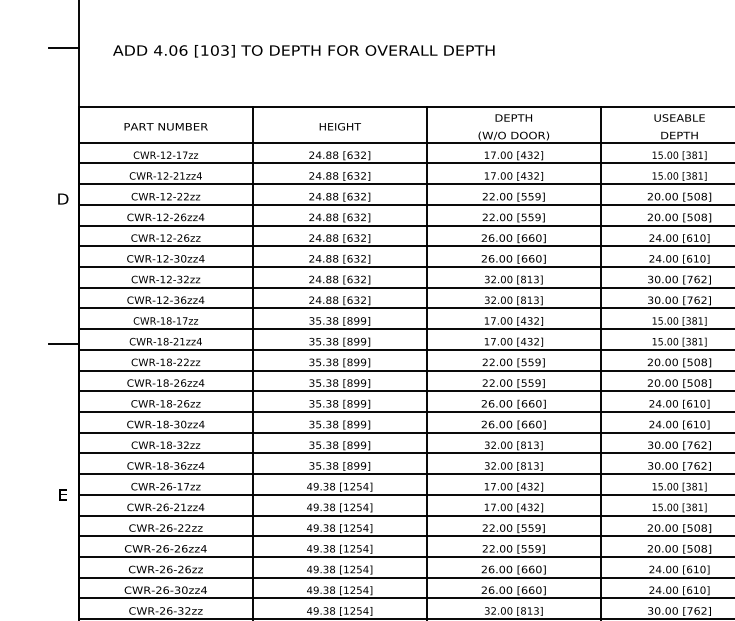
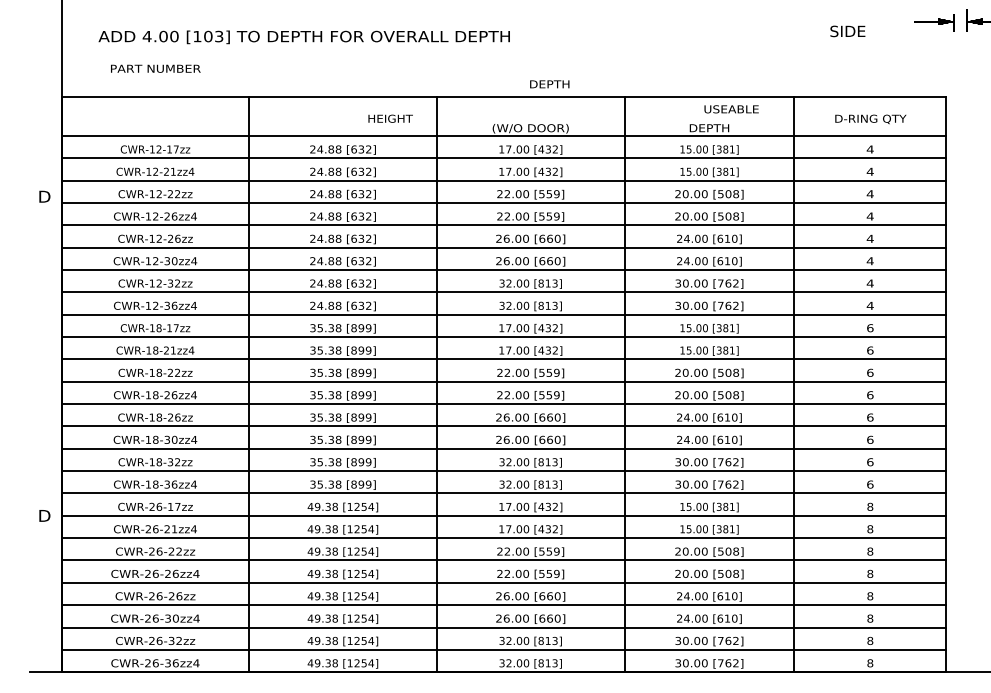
line: (63, 47) -> (45, 33), removed
text: (183, 49) -> (174, 35), 4.06 -> 4.00
text: (513, 118) -> (549, 84), moved
text: (679, 118) -> (731, 109), moved
text: (165, 126) -> (155, 68), moved
text: (340, 126) -> (390, 118), moved
line: (63, 344) -> (45, 353), removed
text: (62, 494) -> (44, 515), E -> D

